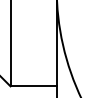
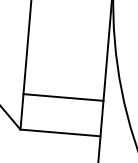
line: (33, 65) -> (63, 96), added

